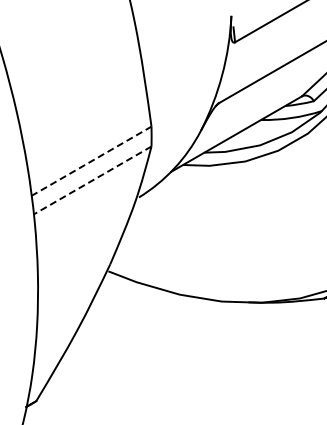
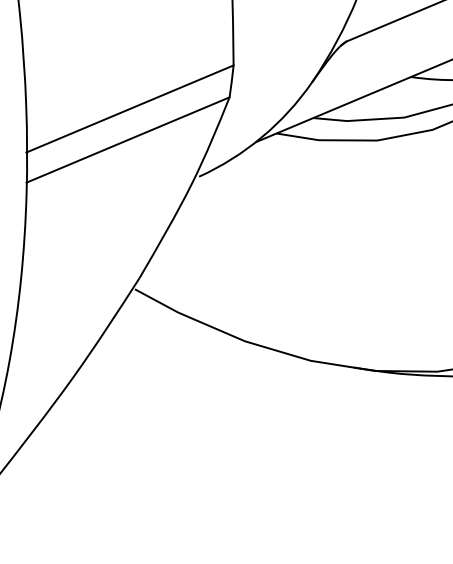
line: (91, 161) -> (130, 109), dashed -> solid
line: (92, 180) -> (127, 140), dashed -> solid

